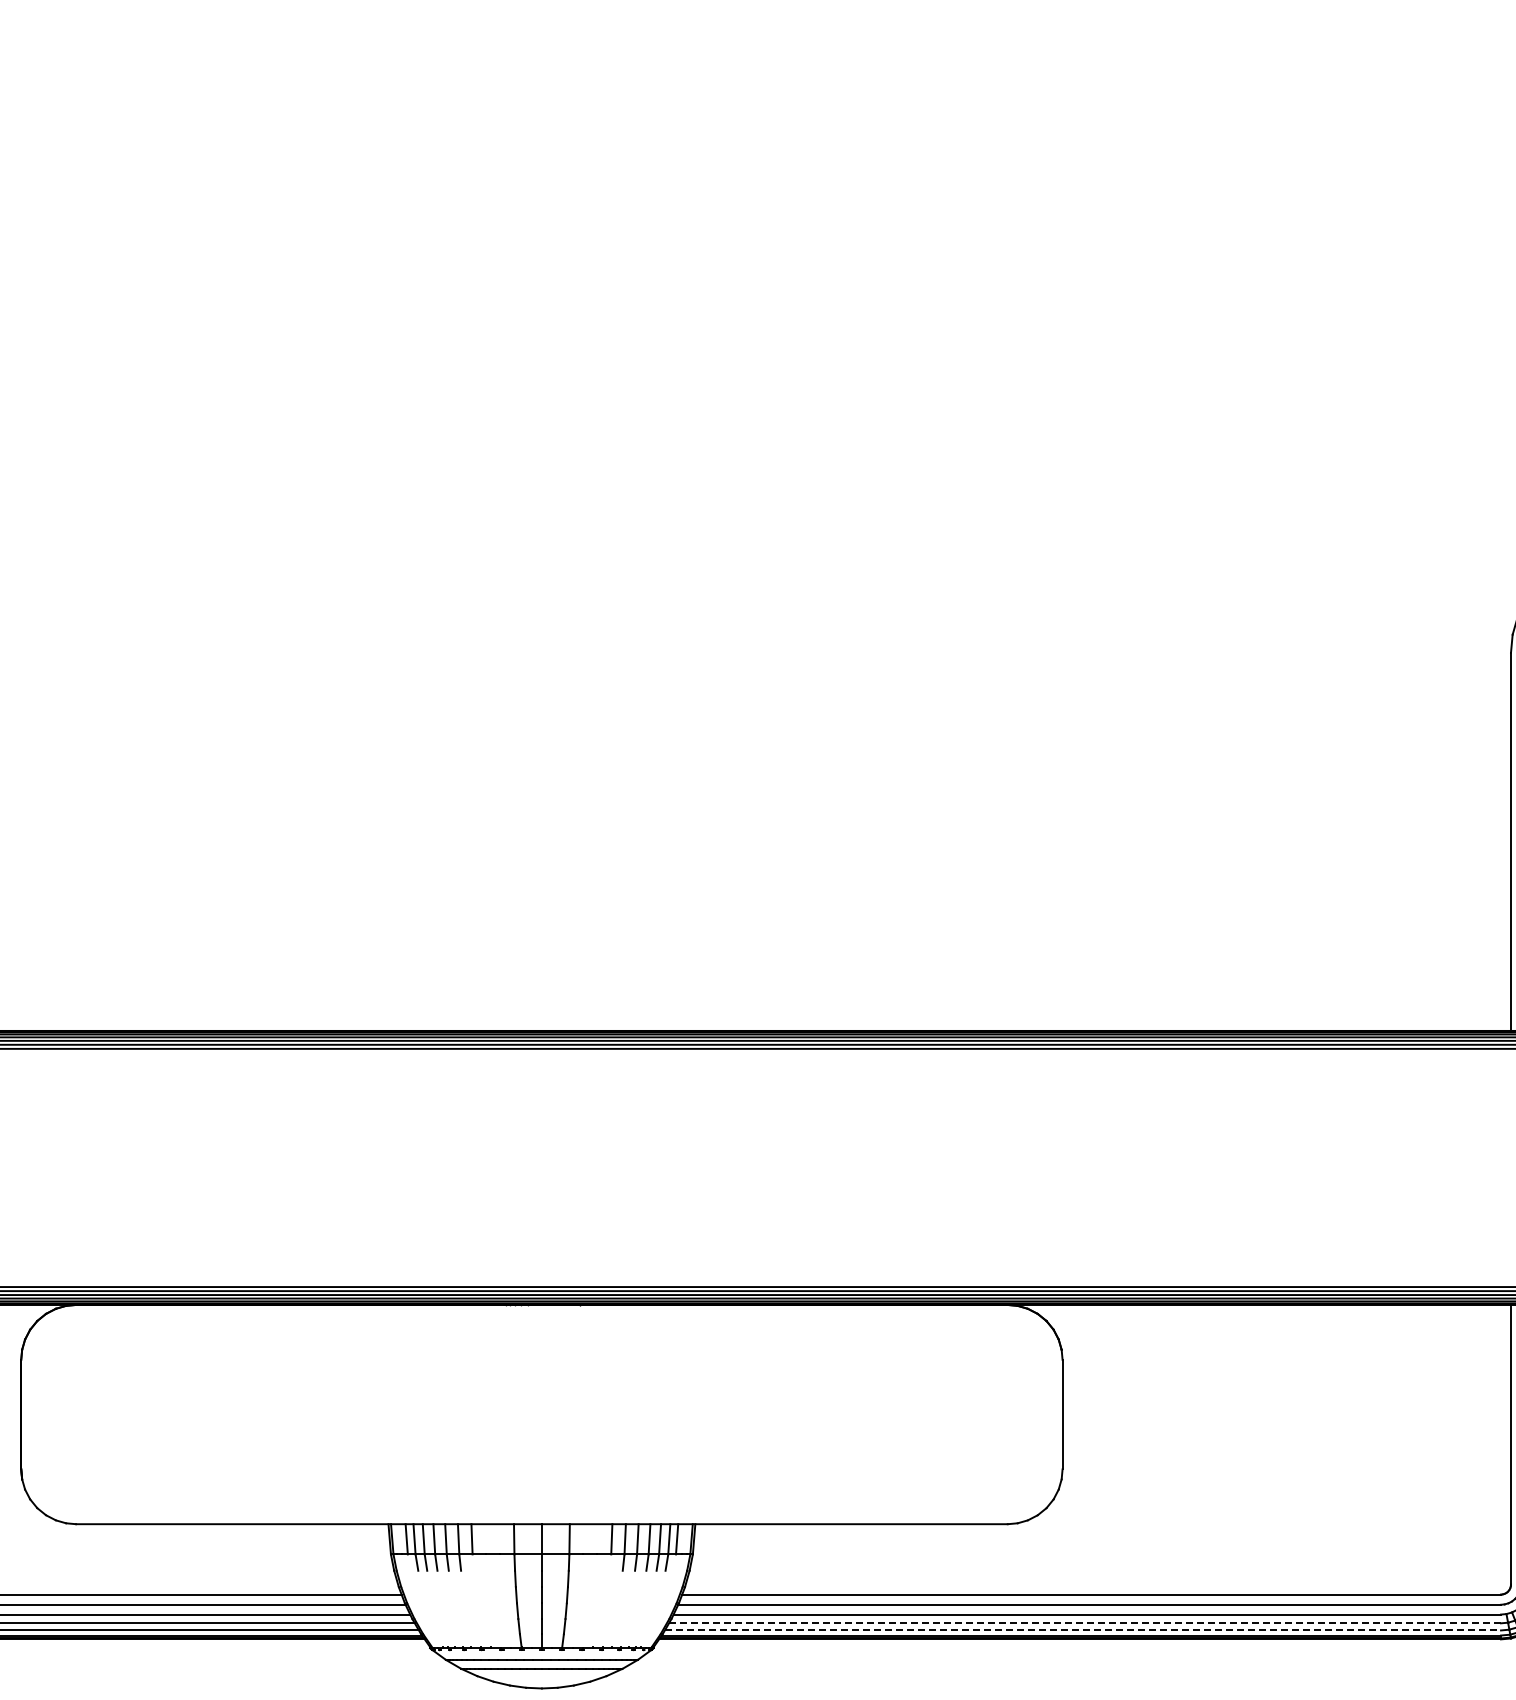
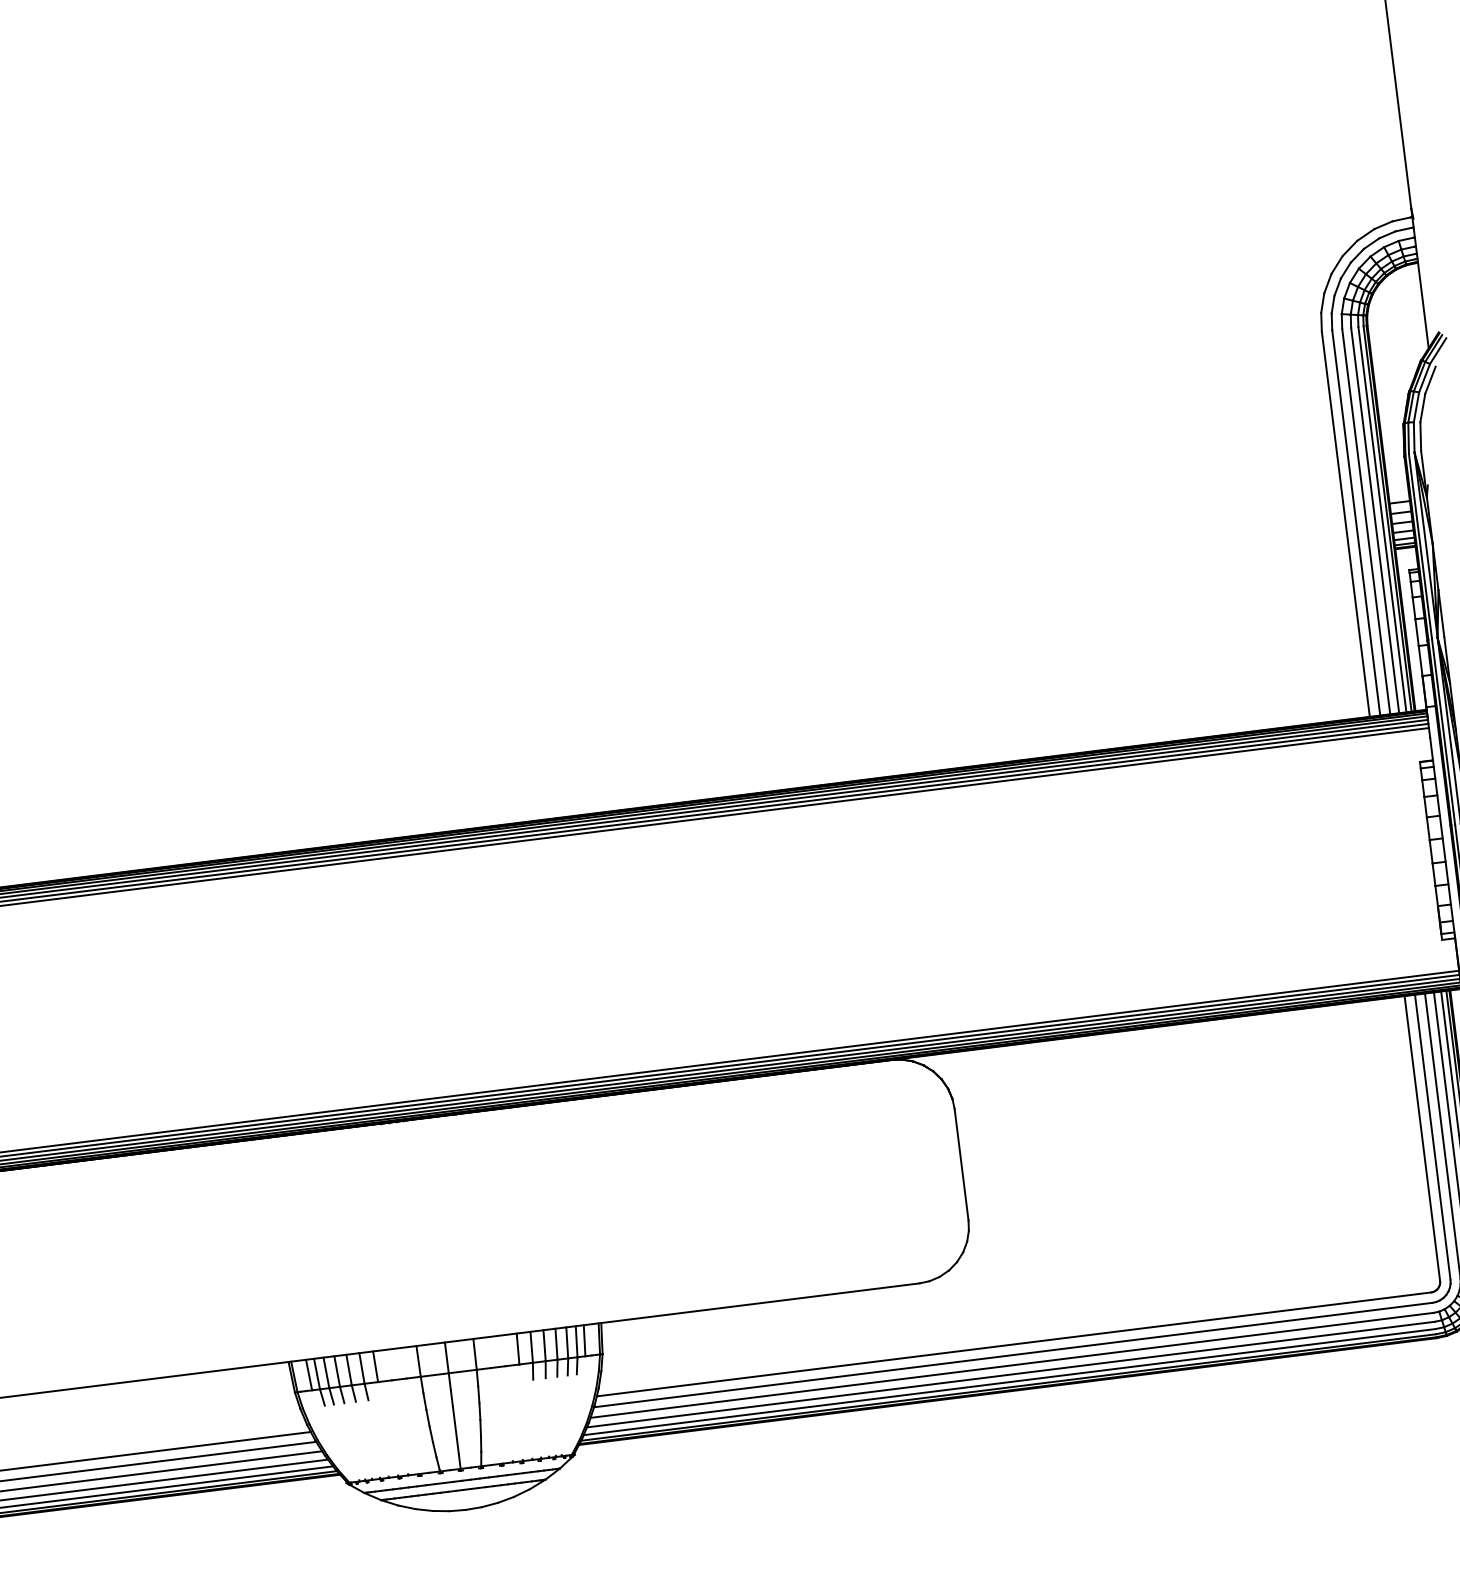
line: (1085, 1623) -> (1011, 1374), dashed -> solid
line: (1083, 1630) -> (1010, 1382), dashed -> solid

